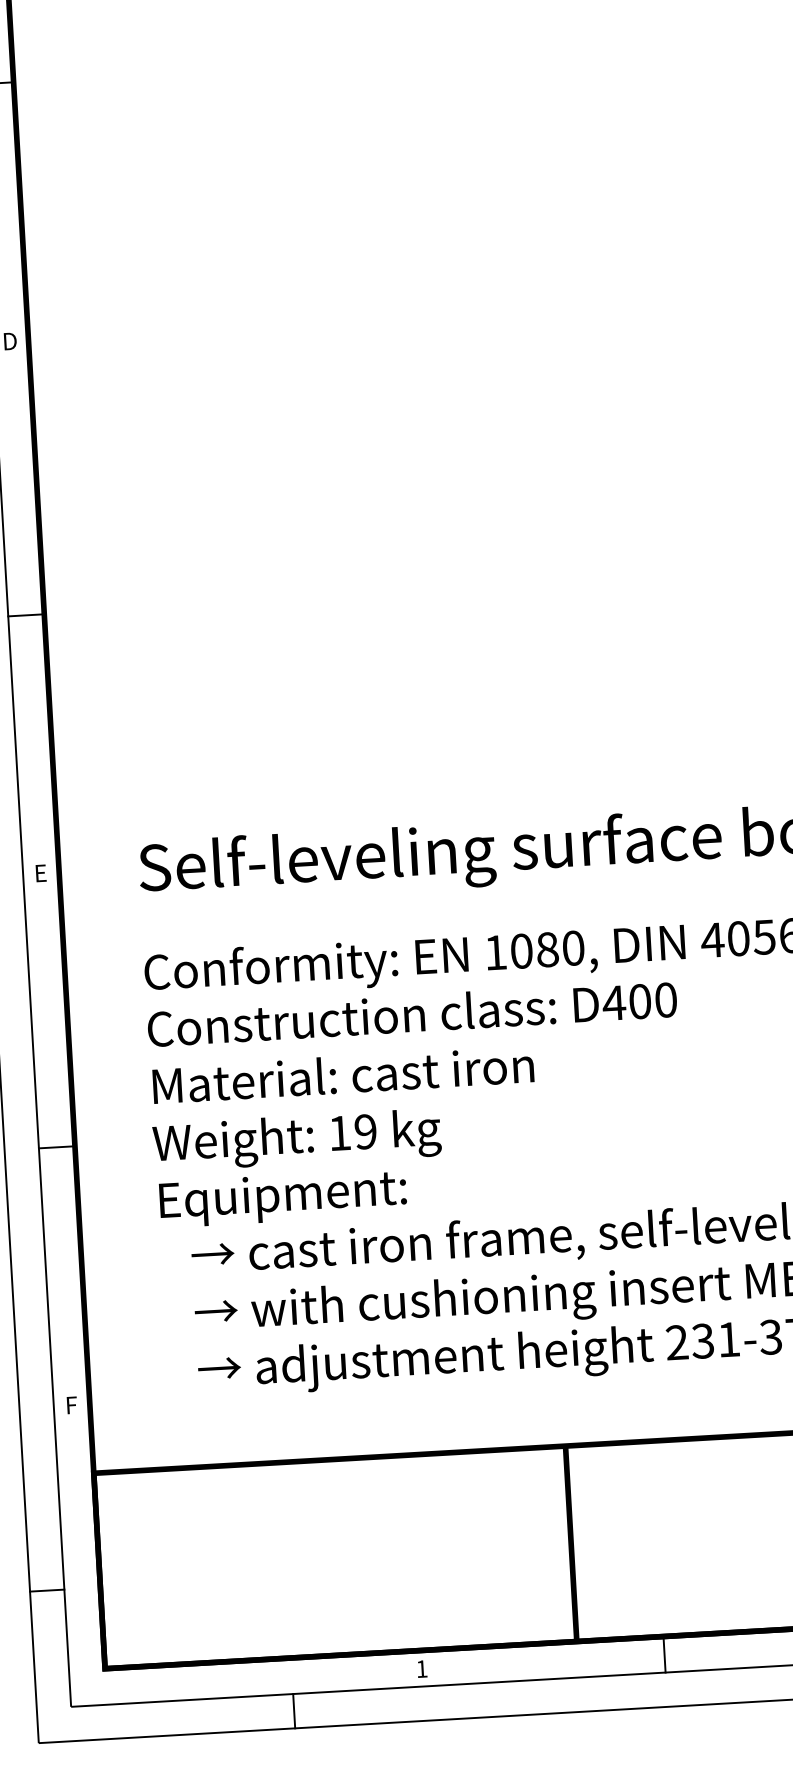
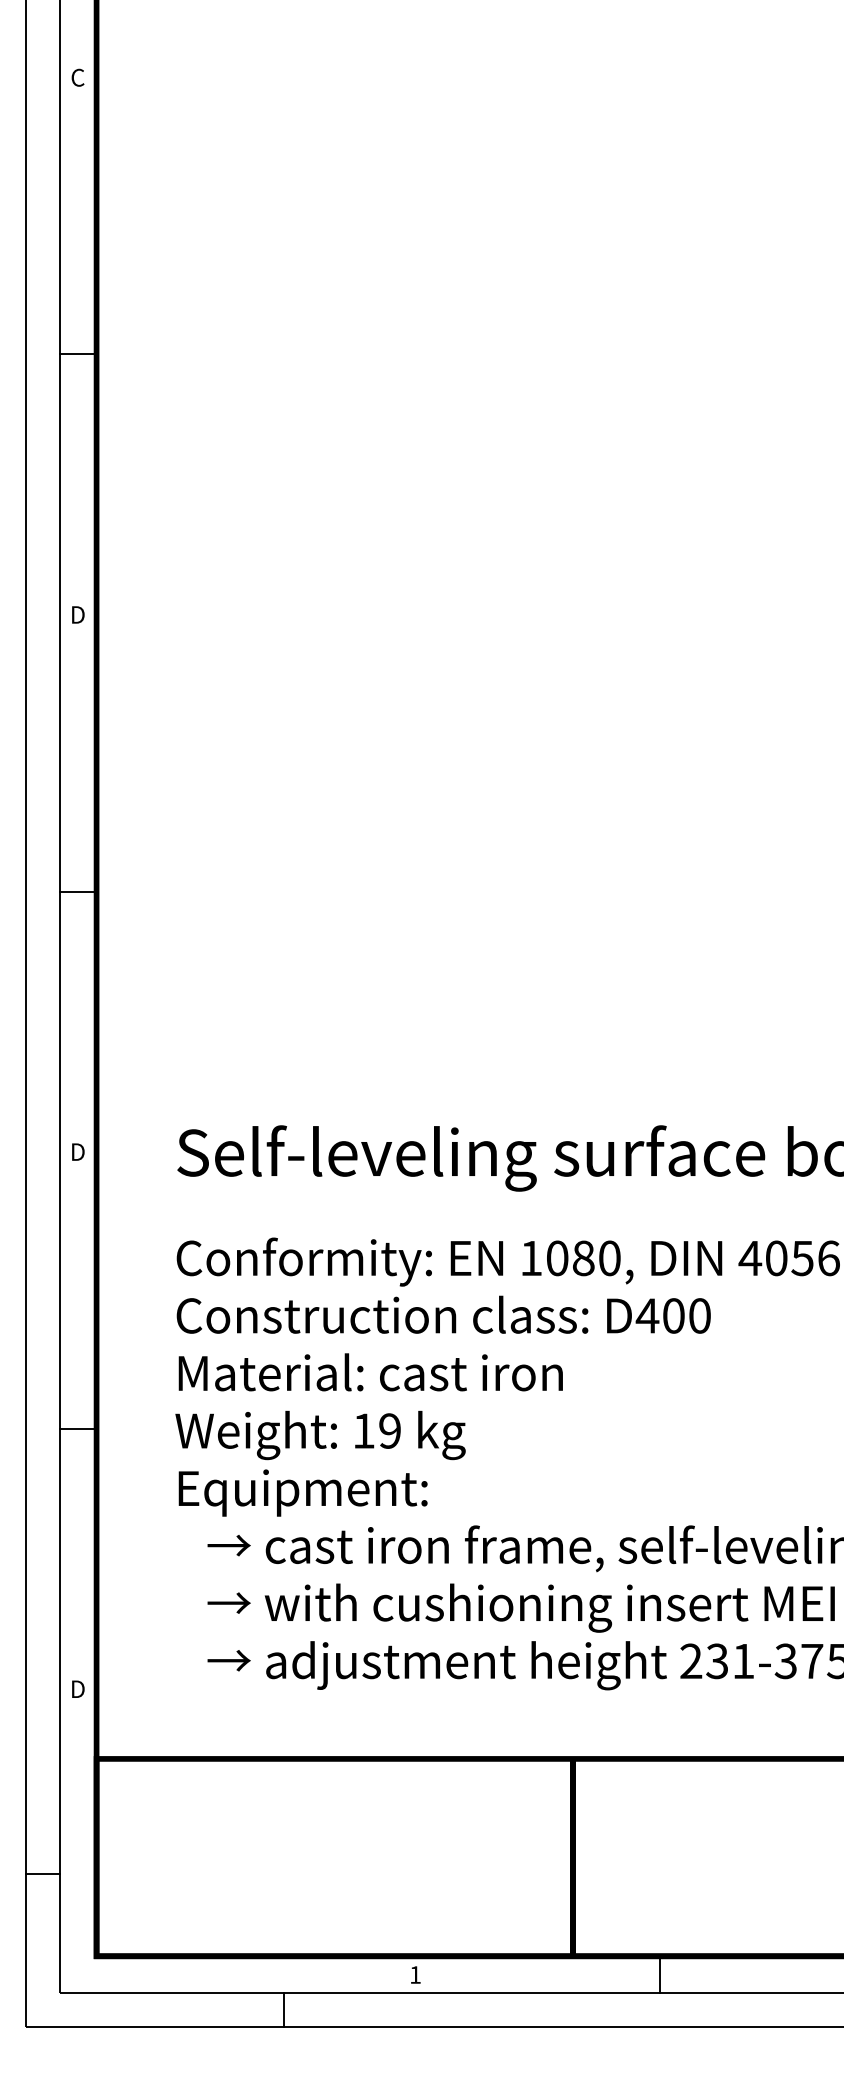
text: (41, 872) -> (78, 1151), E -> D
text: (71, 1404) -> (78, 1688), F -> D

